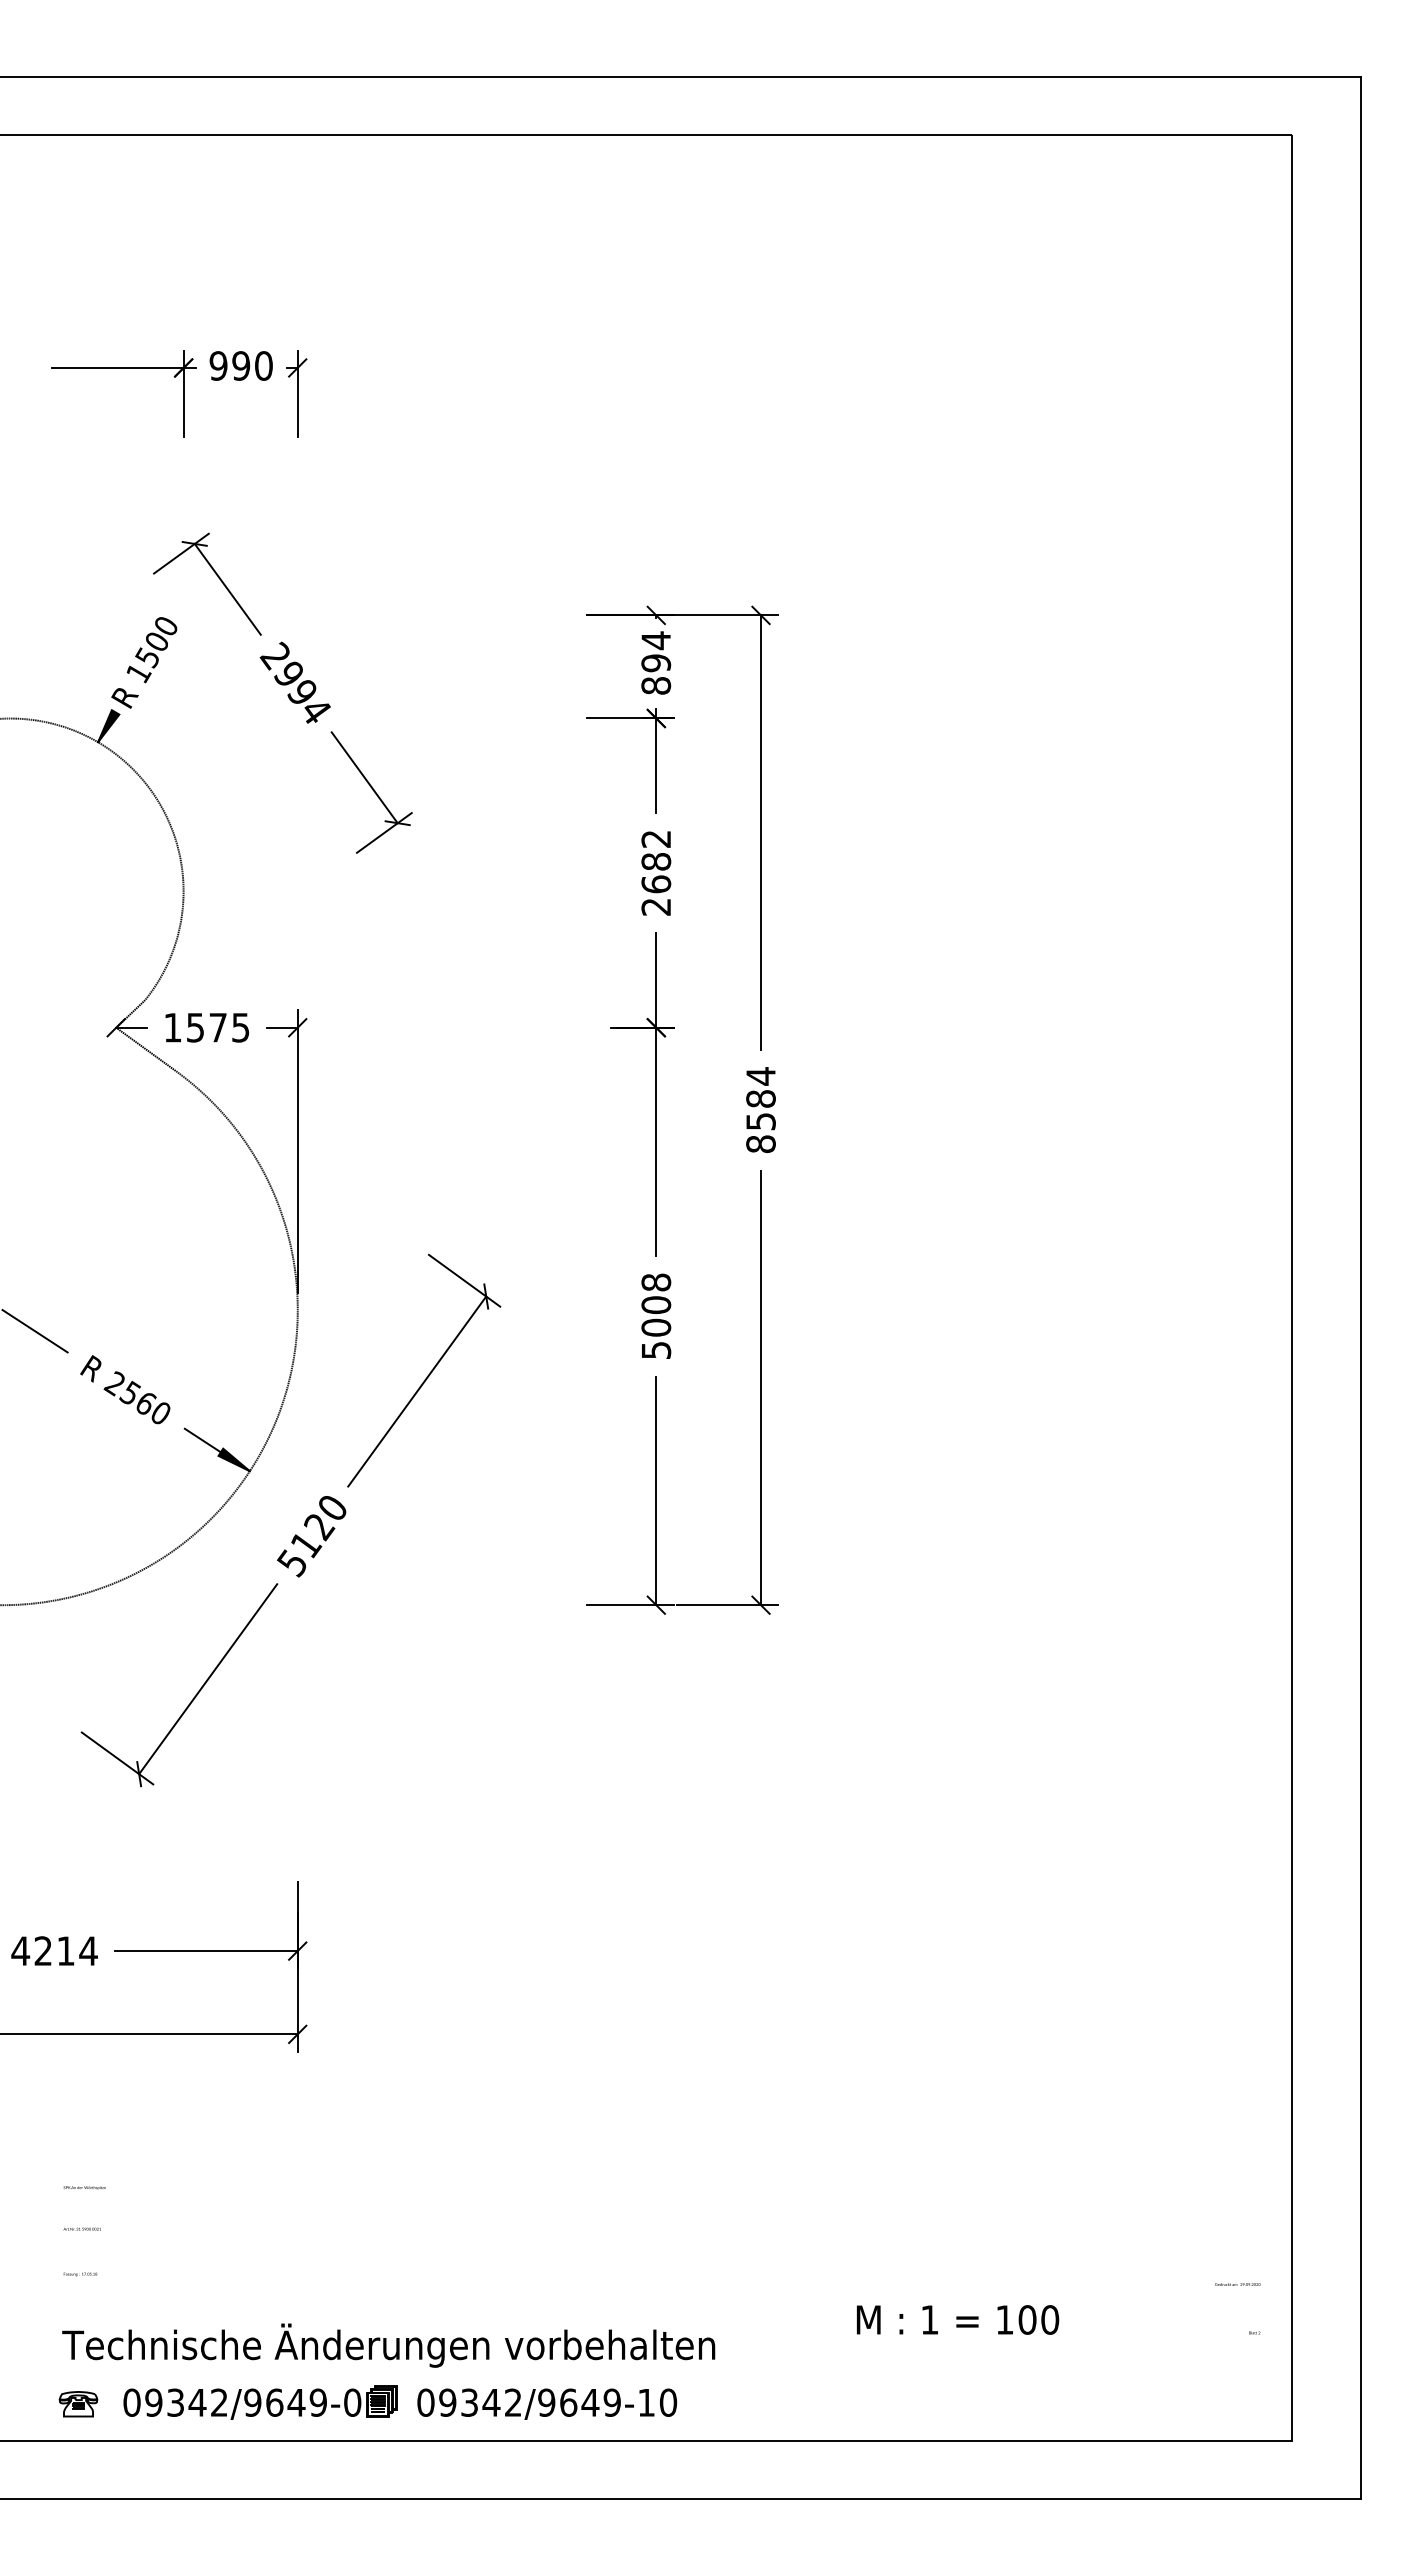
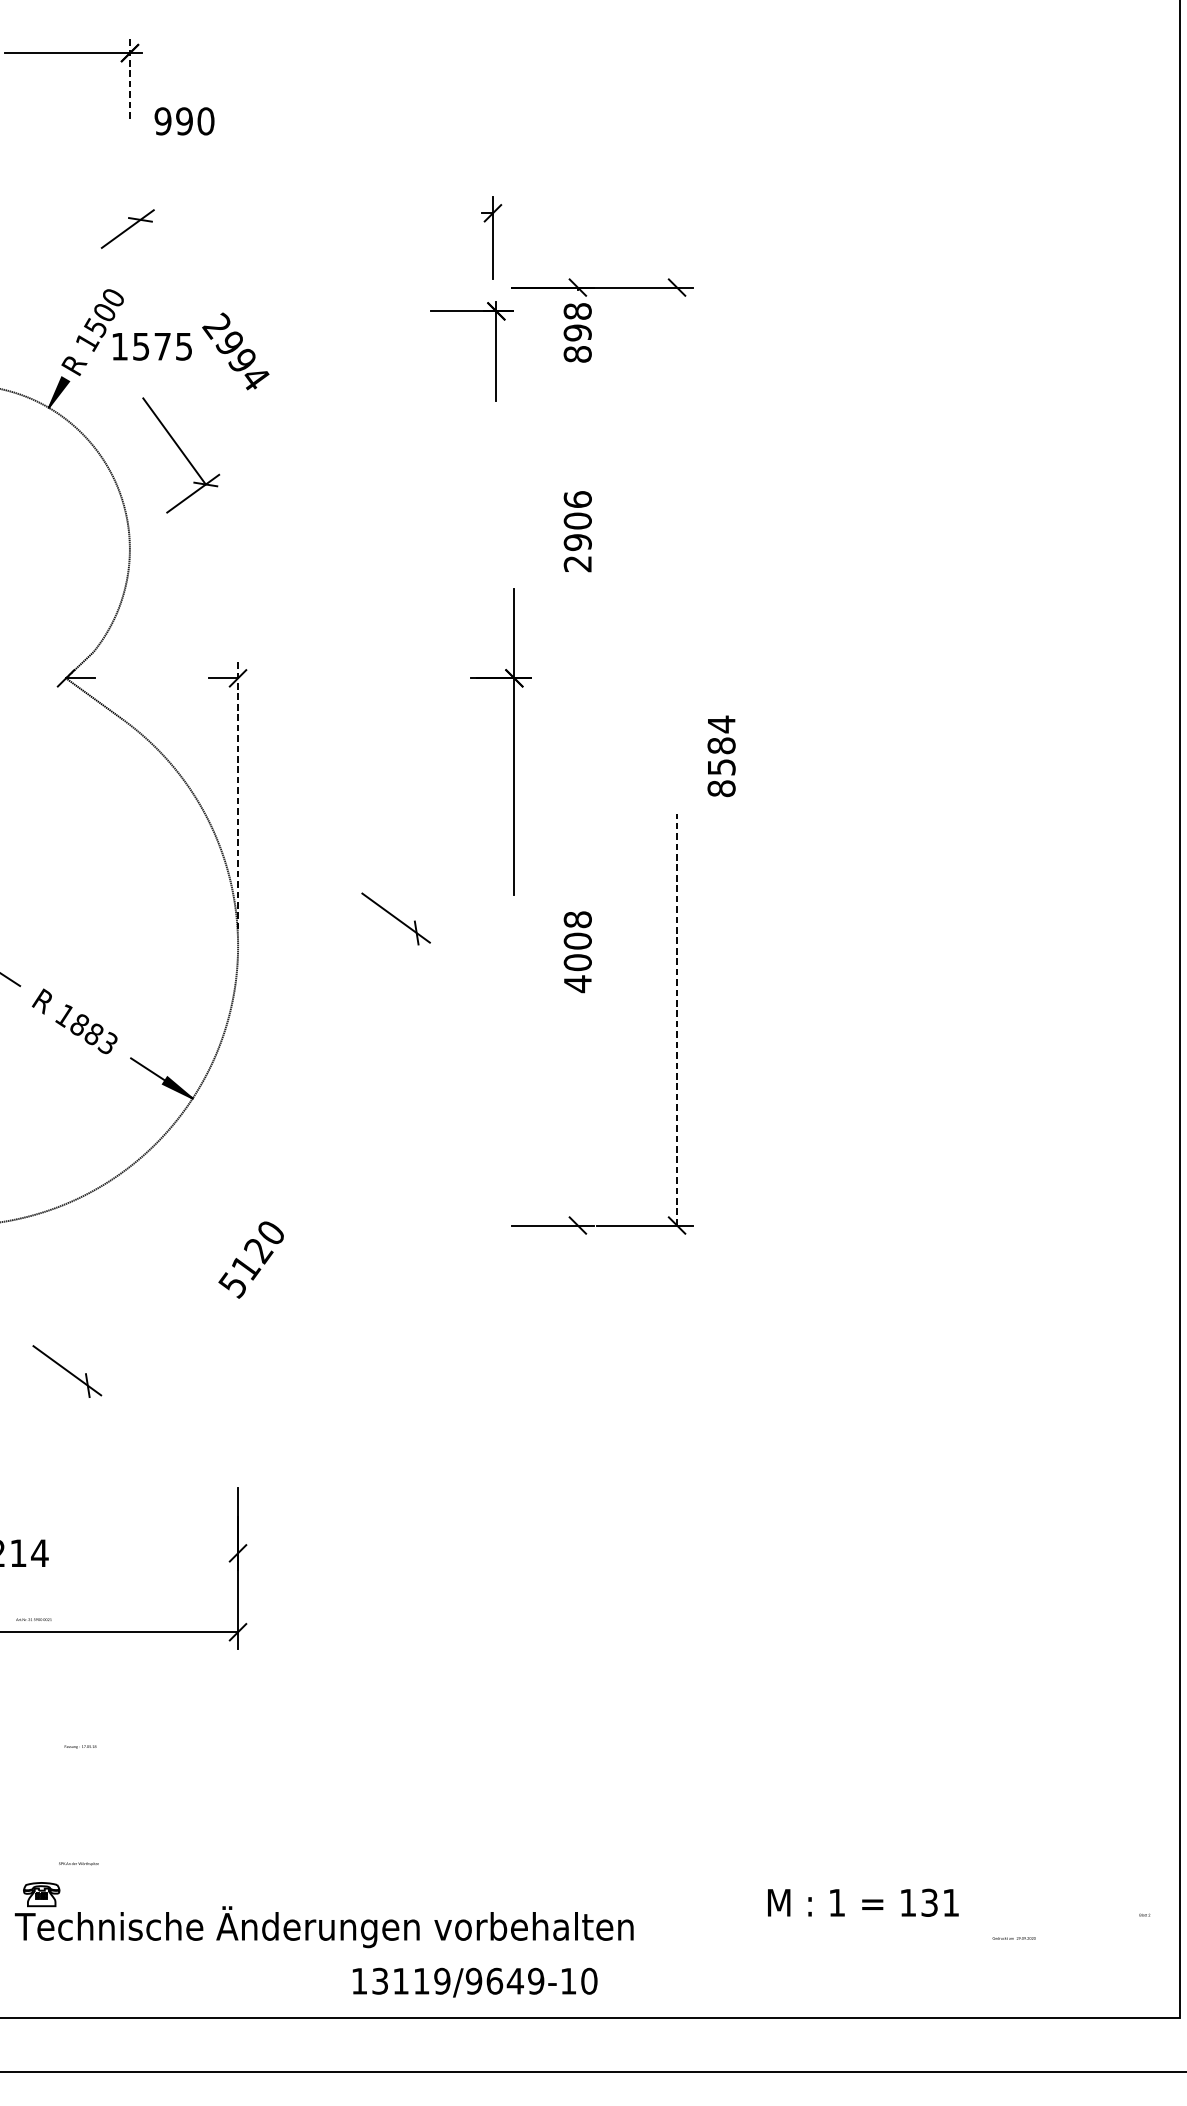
text: (240, 365) -> (183, 120), moved
line: (183, 393) -> (129, 77), solid -> dashed
part: (296, 393) -> (491, 237), moved
line: (227, 588) -> (171, 262), removed
text: (656, 640) -> (578, 311), 894 -> 898
part: (655, 760) -> (495, 351), moved
part: (371, 792) -> (180, 455), moved
line: (761, 832) -> (677, 493), removed
text: (656, 861) -> (578, 520), 2682 -> 2906
text: (206, 1027) -> (151, 346), moved
part: (655, 1094) -> (513, 741), moved
text: (760, 1110) -> (721, 756), moved
line: (297, 1151) -> (237, 795), solid -> dashed
text: (656, 1350) -> (578, 984), 5008 -> 4008
line: (761, 1387) -> (677, 1019), solid -> dashed
line: (417, 1391) -> (351, 1023), removed
text: (136, 1397) -> (85, 1028), 2560 -> 1883
line: (656, 1490) -> (578, 1116), removed
text: (311, 1536) -> (251, 1259), moved
line: (208, 1679) -> (153, 1295), removed
line: (206, 1951) -> (151, 1553), removed
text: (84, 2187) -> (78, 1863), moved
text: (81, 2228) -> (33, 1619), moved
text: (80, 2274) -> (80, 1746), moved
text: (1237, 2284) -> (1013, 1938), moved
text: (1038, 2319) -> (940, 1902), 100 -> 131
part: (260, 2402) -> (202, 1981), removed
text: (469, 2402) -> (400, 1981), 09342/9649-10 -> 13119/9649-10
part: (78, 2404) -> (41, 1894), moved

